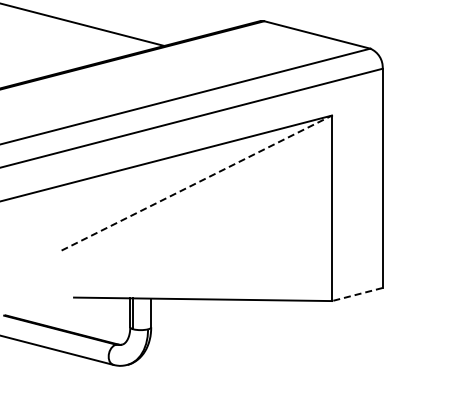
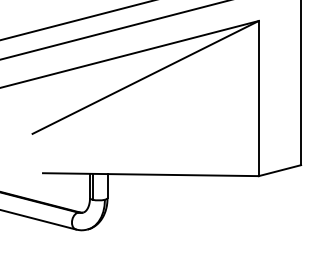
line: (197, 182) -> (146, 76), dashed -> solid
line: (356, 294) -> (279, 170), dashed -> solid

